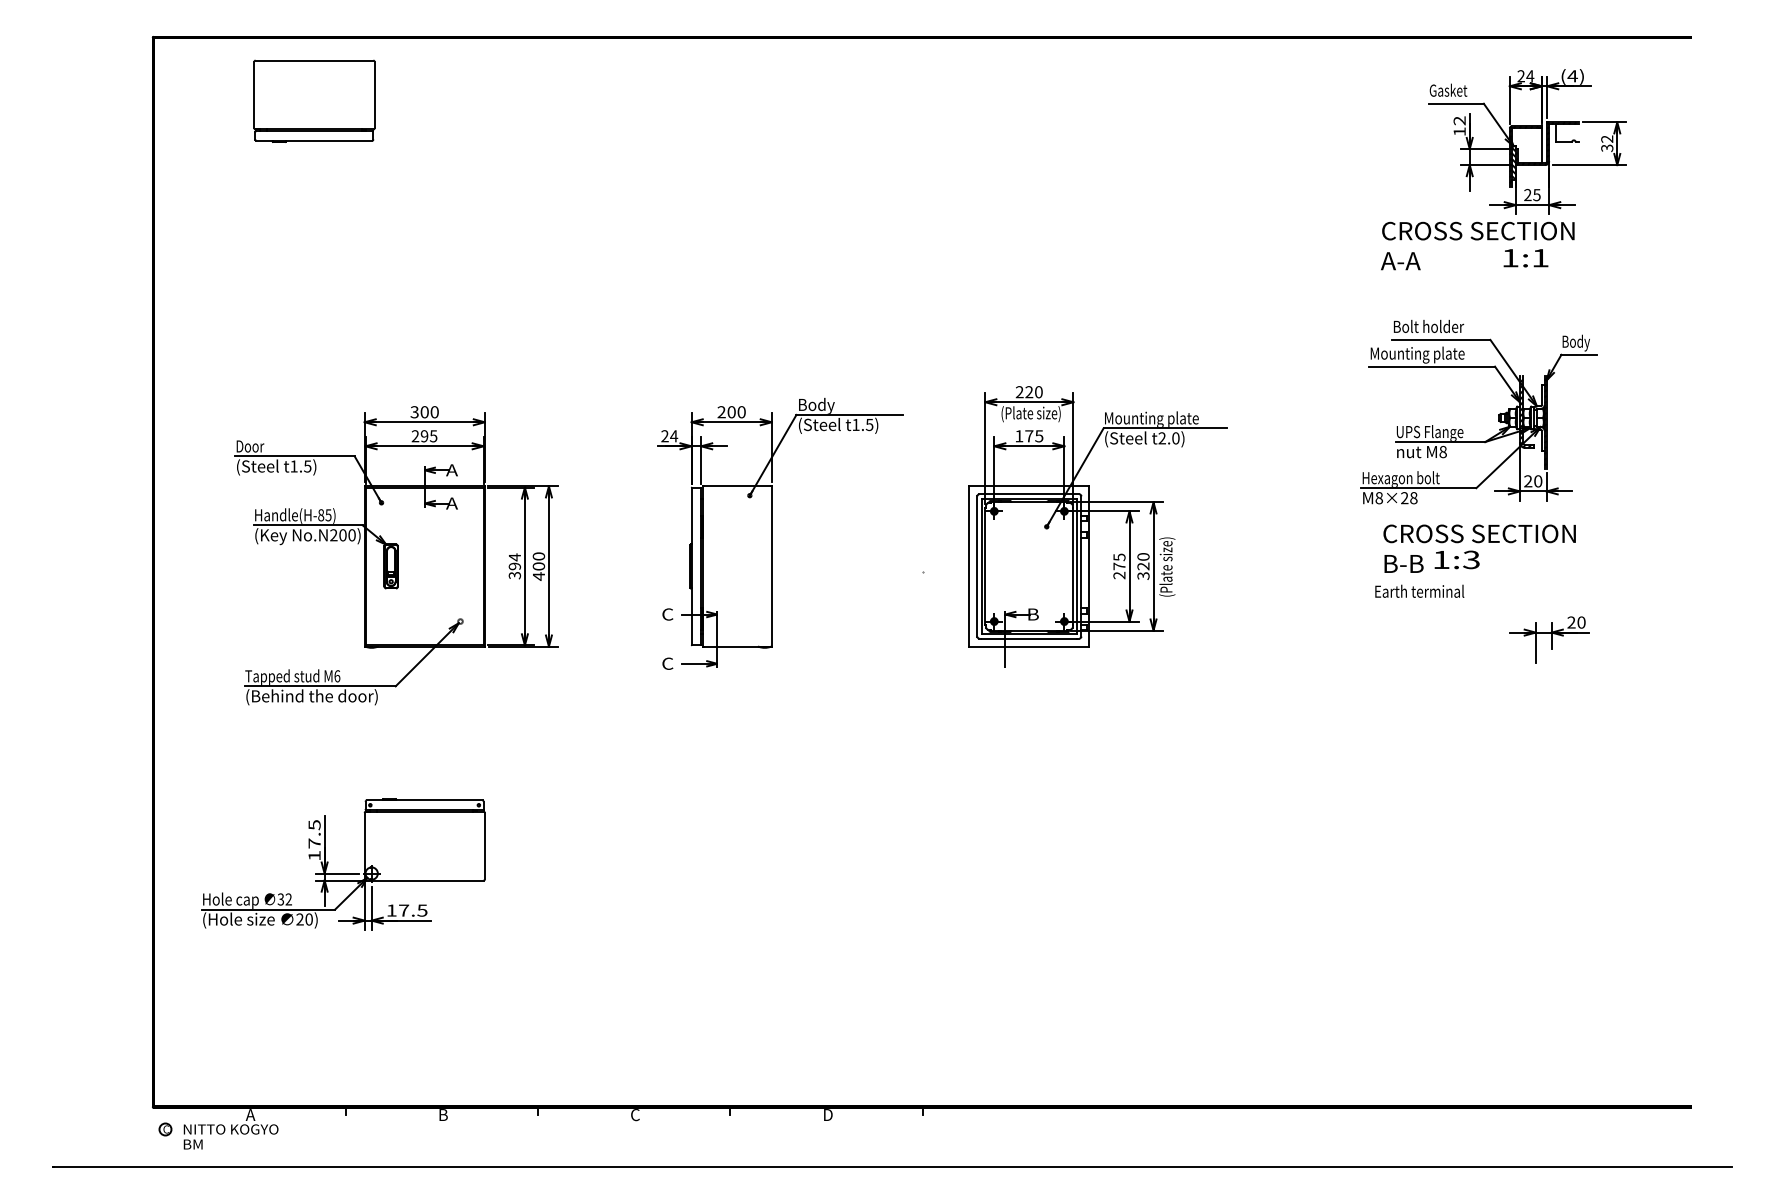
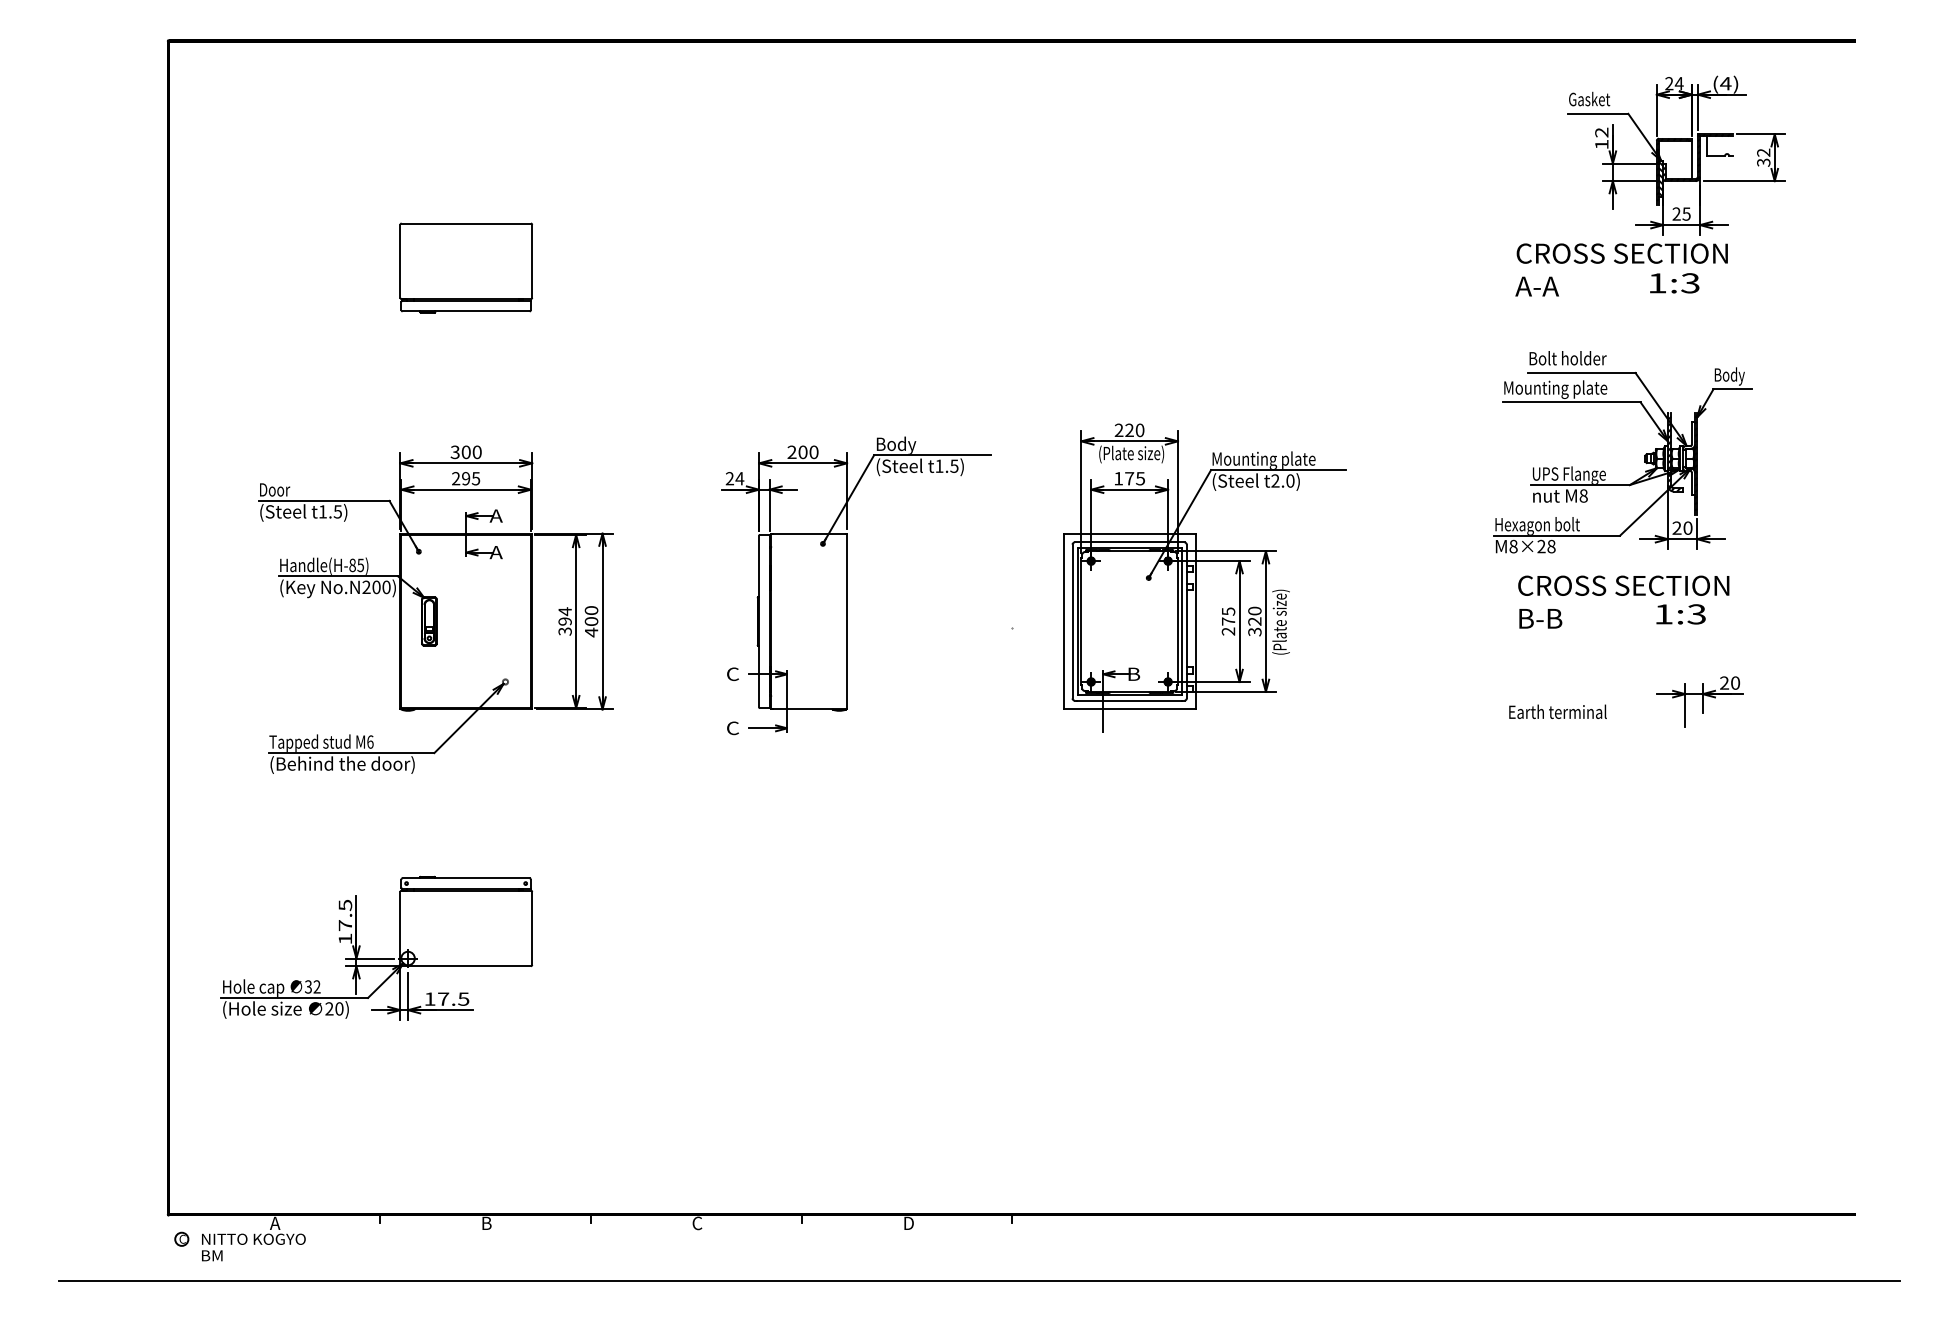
part: (313, 100) -> (465, 267), moved
text: (1540, 258) -> (1690, 283), 1:1 -> 1:3
text: (1456, 560) -> (1680, 614), moved
text: (1419, 591) -> (1557, 711), moved

